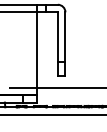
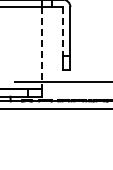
line: (57, 37) -> (62, 32), solid -> dashed
line: (37, 54) -> (42, 48), solid -> dashed

